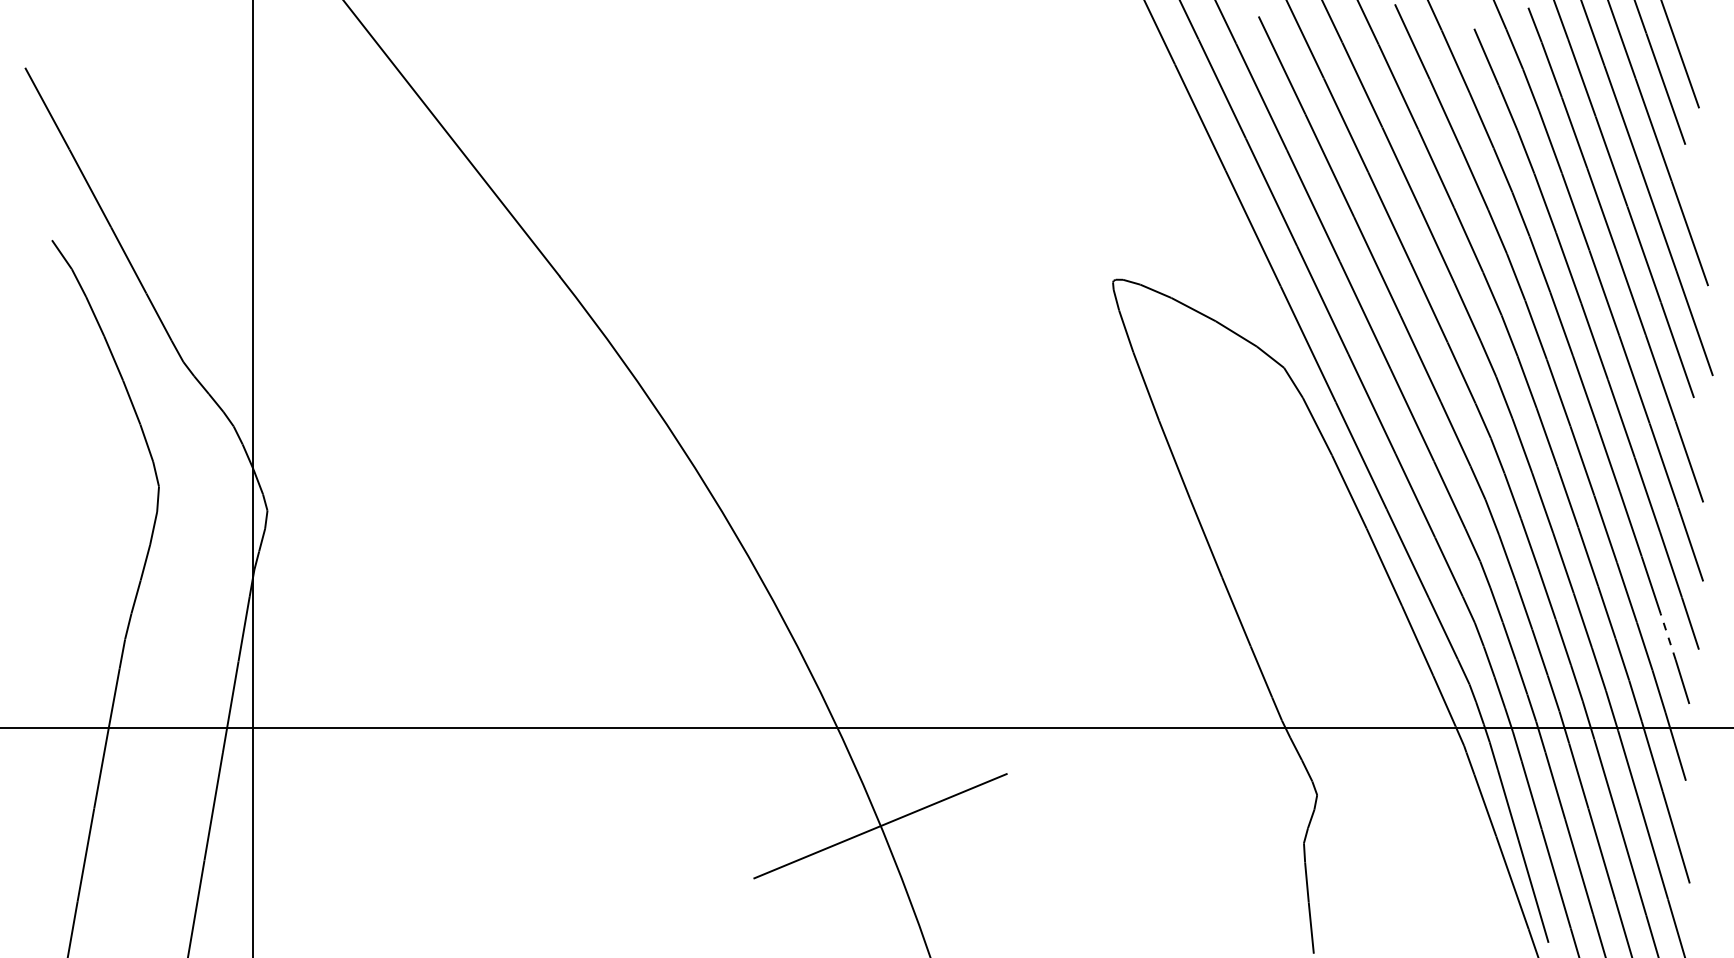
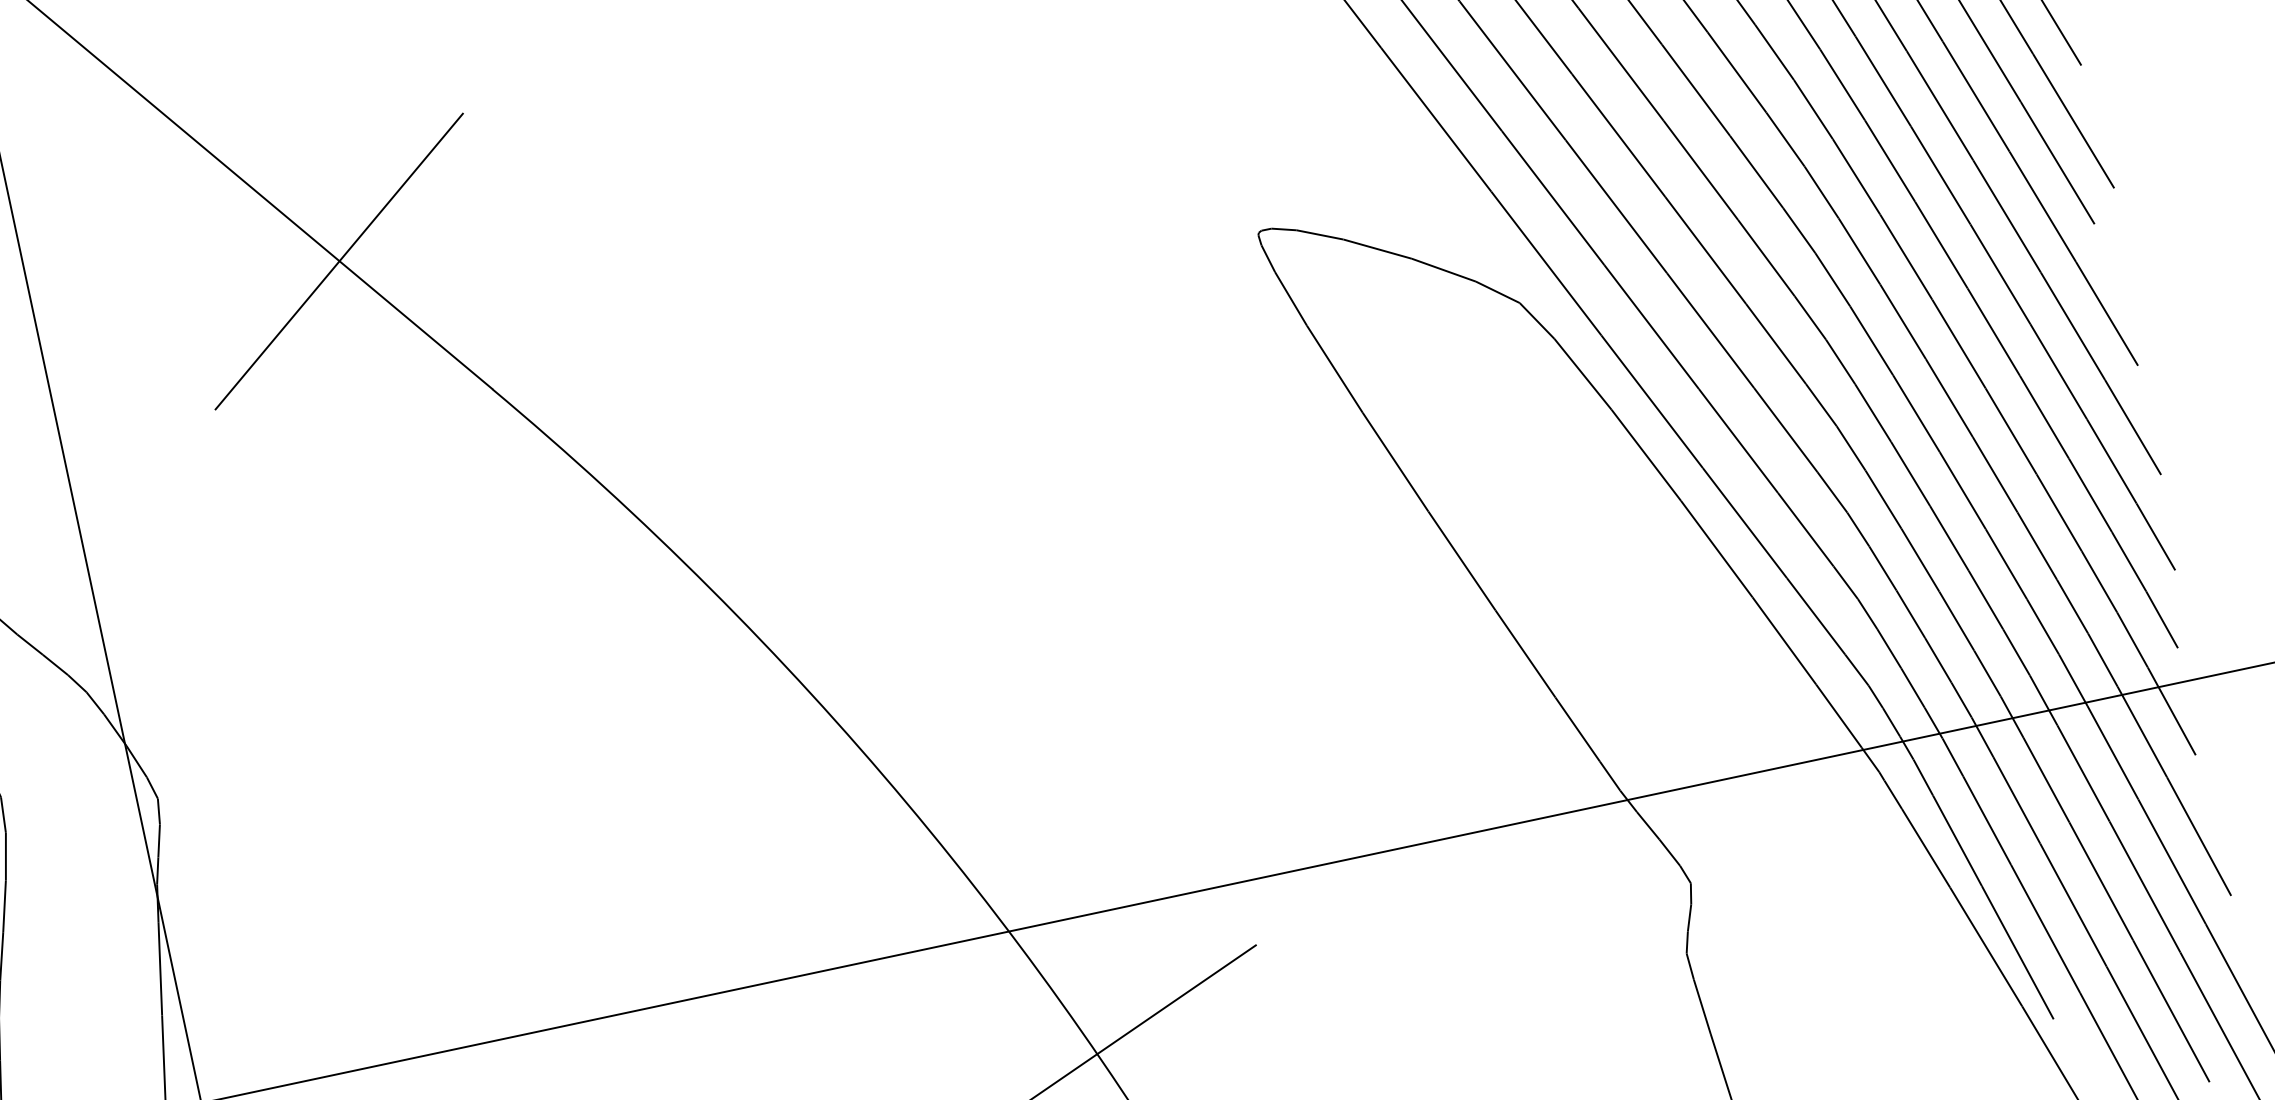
line: (471, 165) -> (338, 262), added
line: (1668, 636) -> (2129, 561), dashed -> solid

